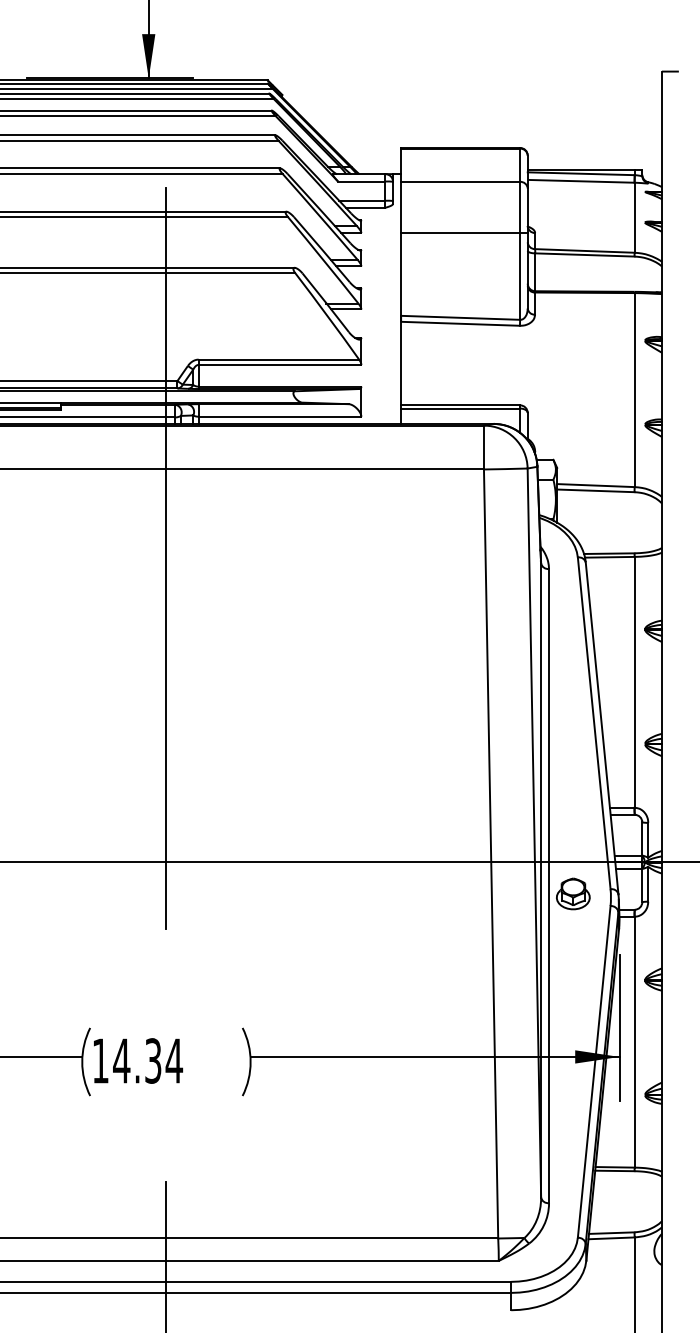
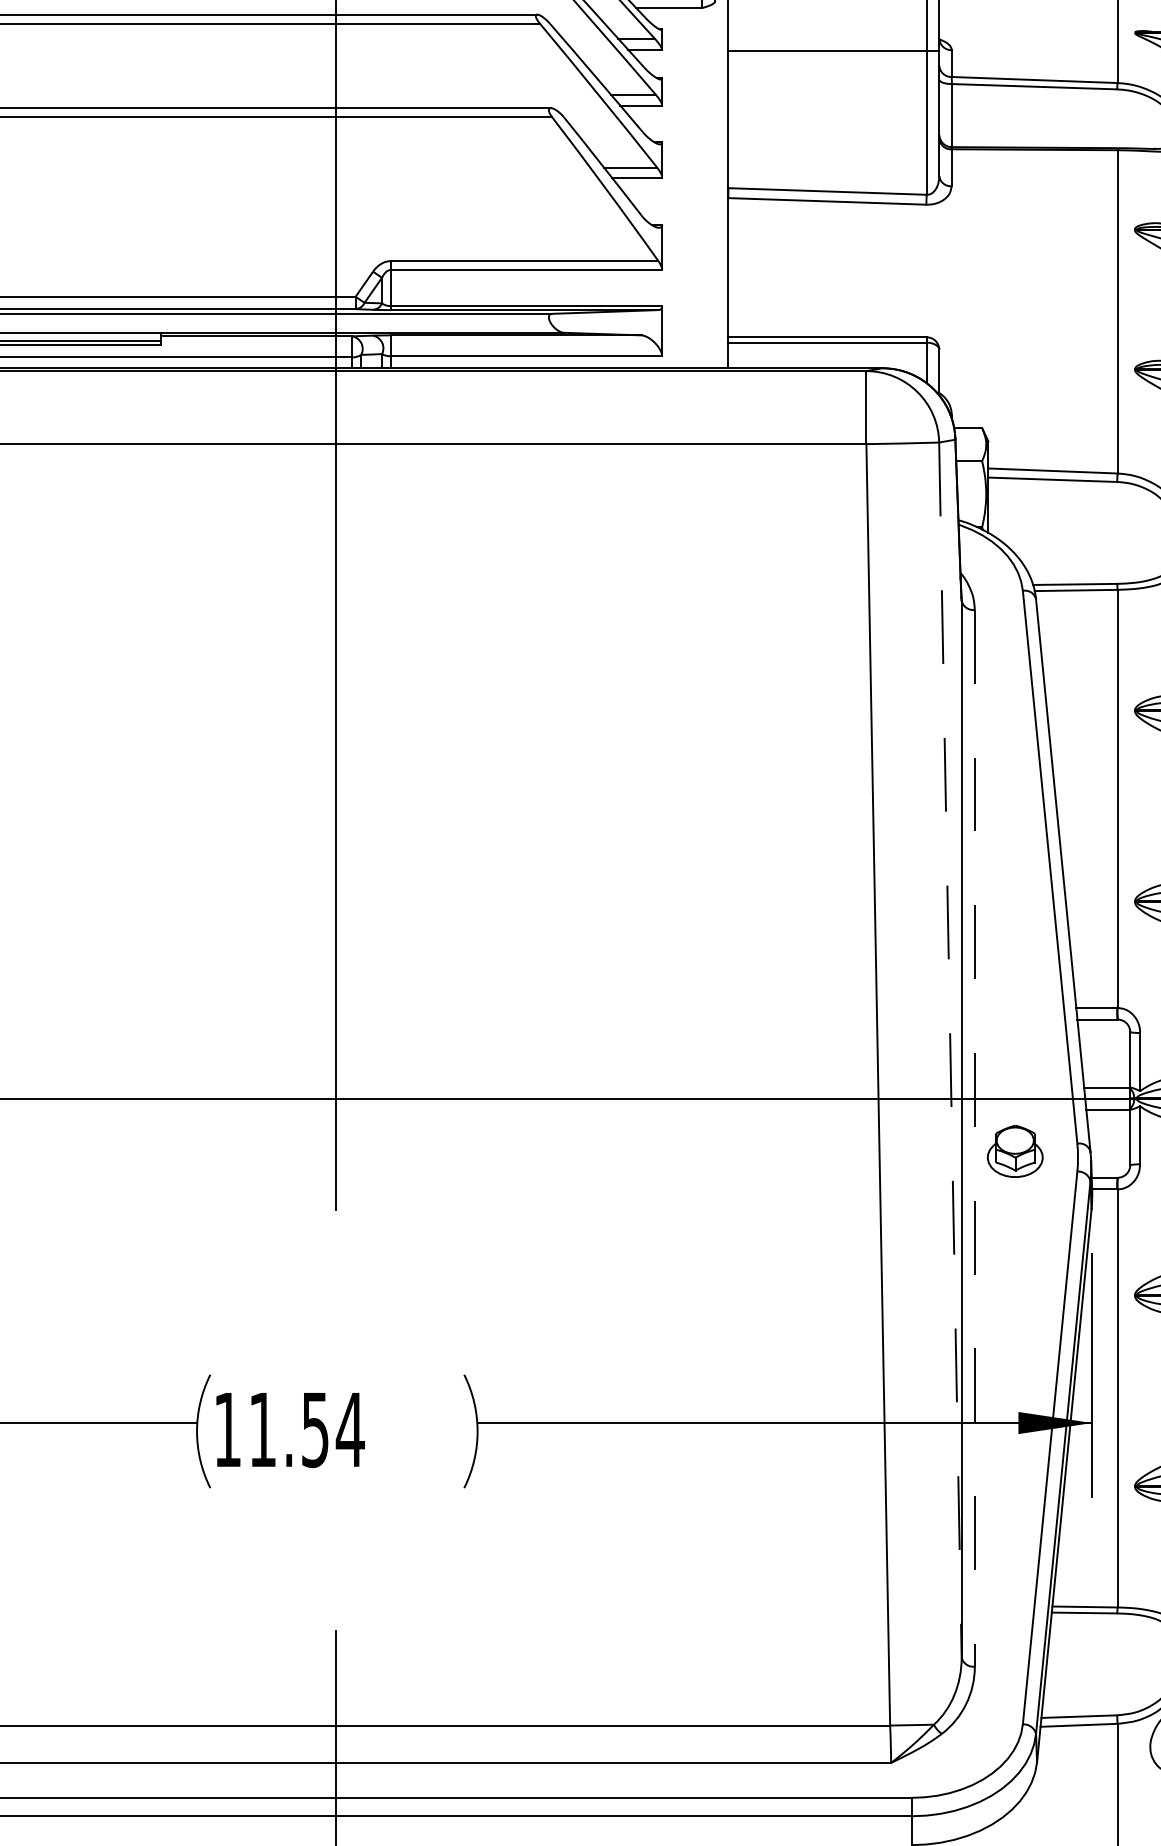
line: (534, 833) -> (950, 1050), solid -> dashed
line: (549, 886) -> (975, 1139), solid -> dashed
text: (137, 1060) -> (289, 1428), 14.34 -> 11.54

